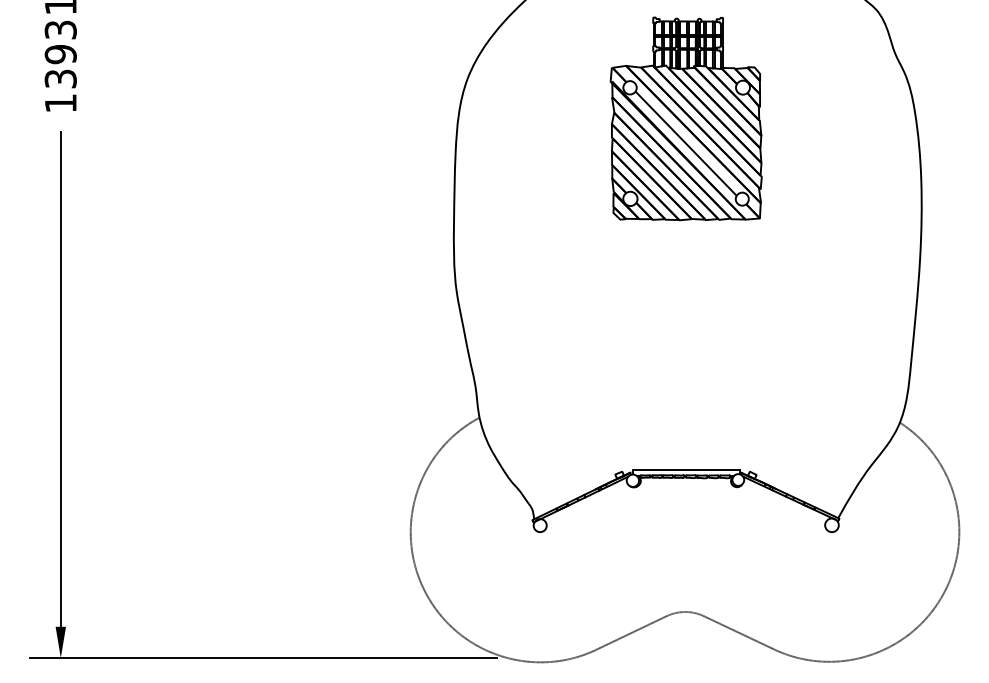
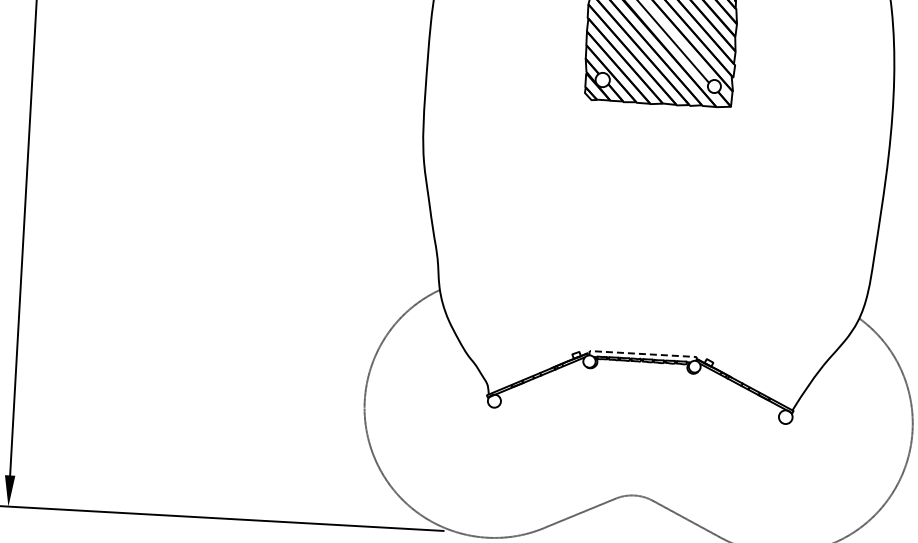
line: (686, 470) -> (643, 354), solid -> dashed

